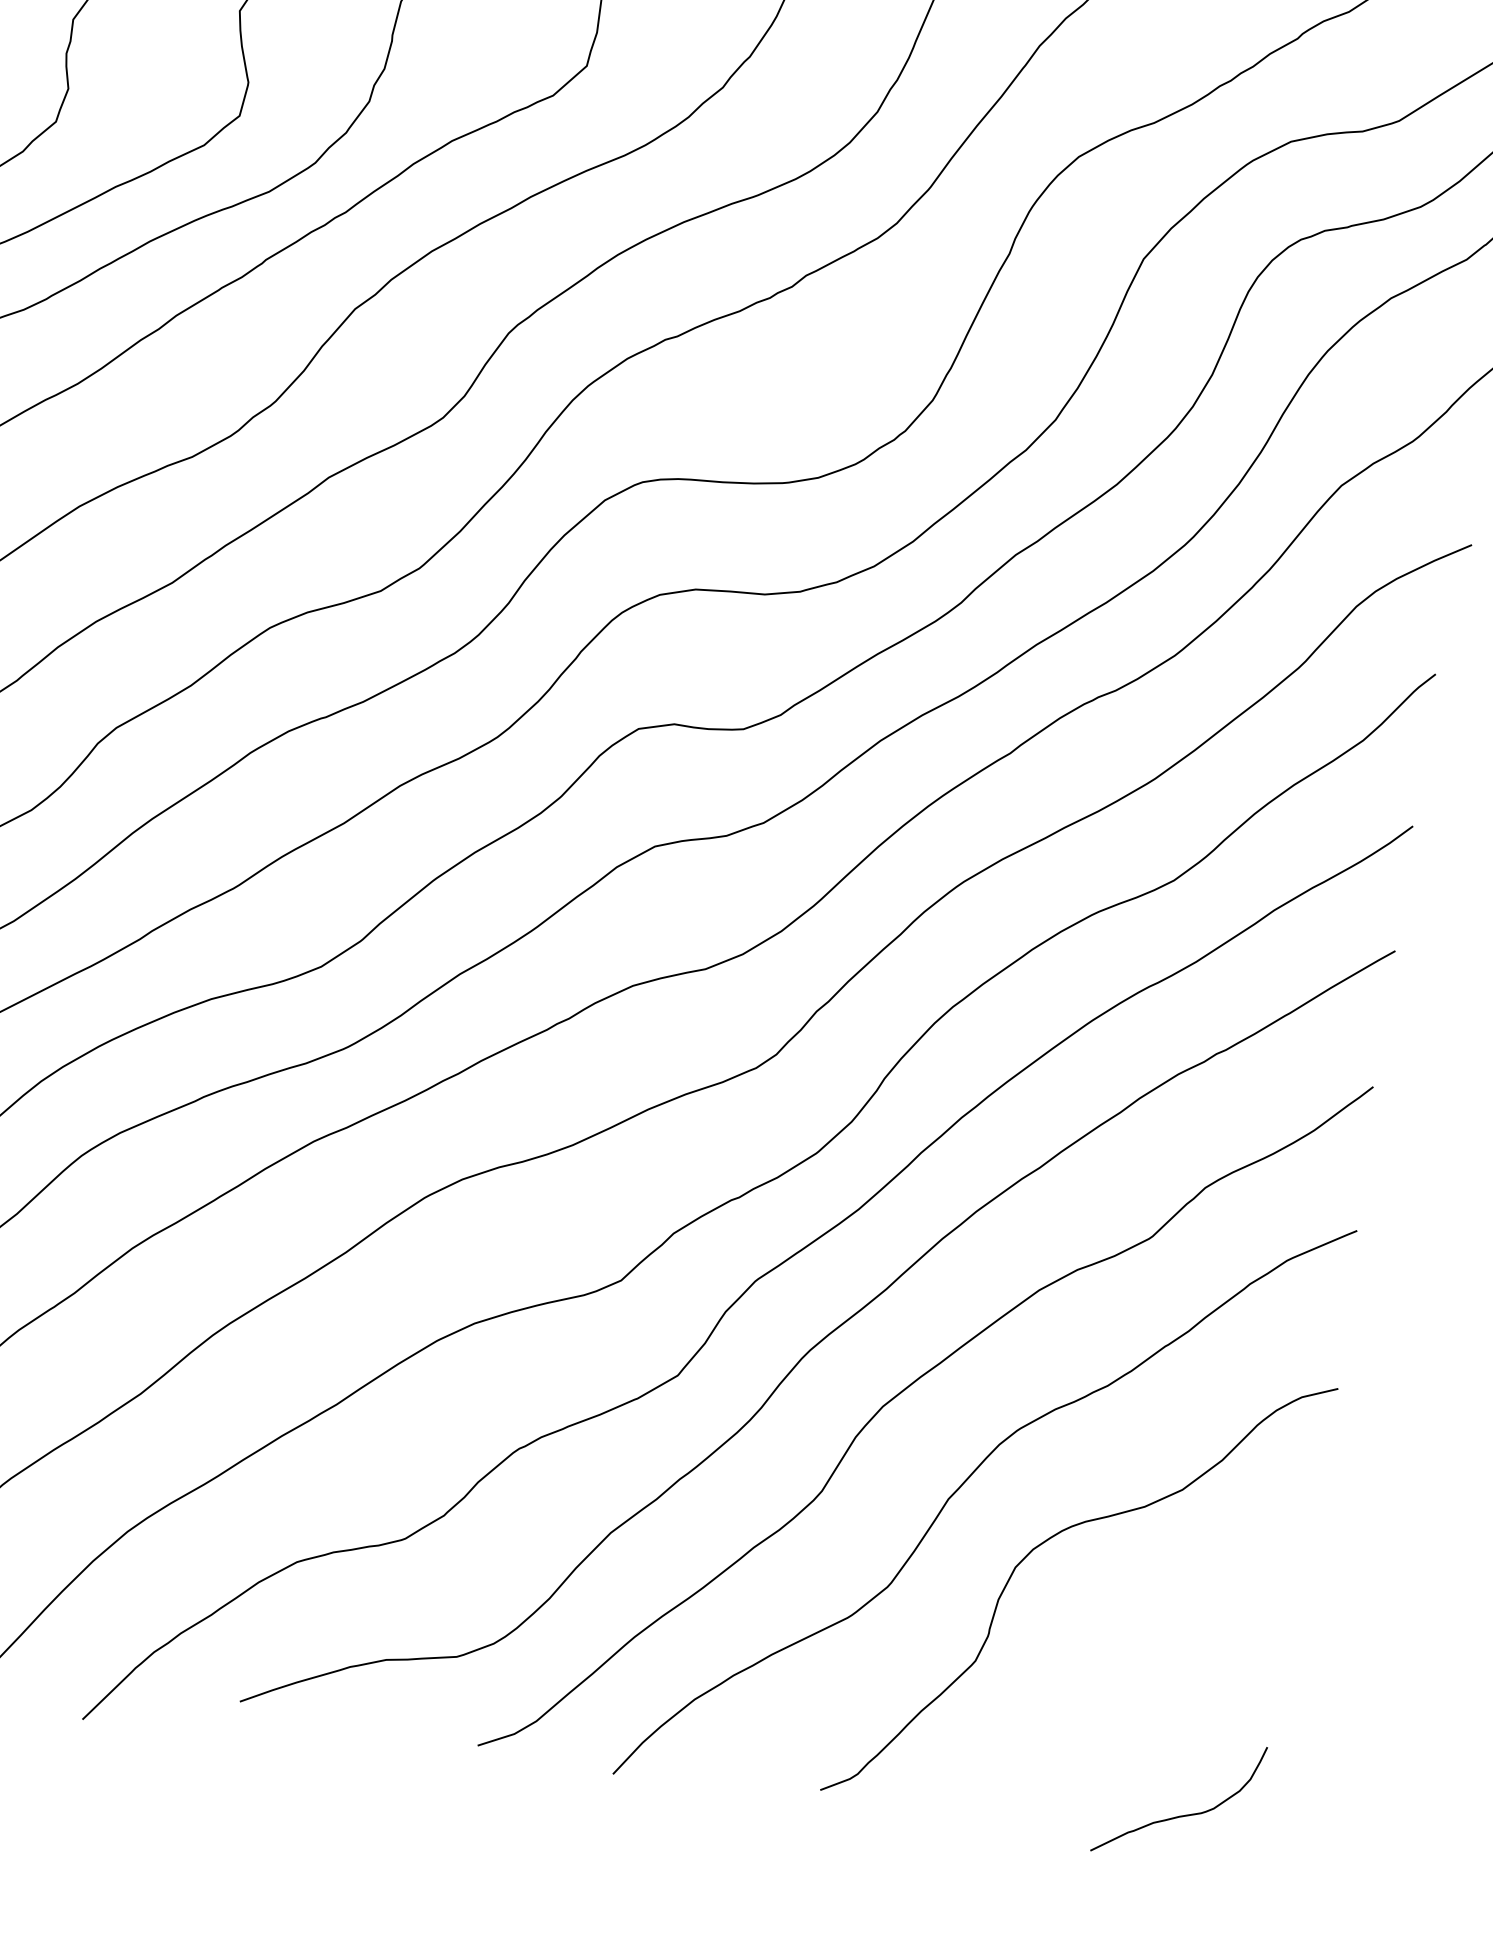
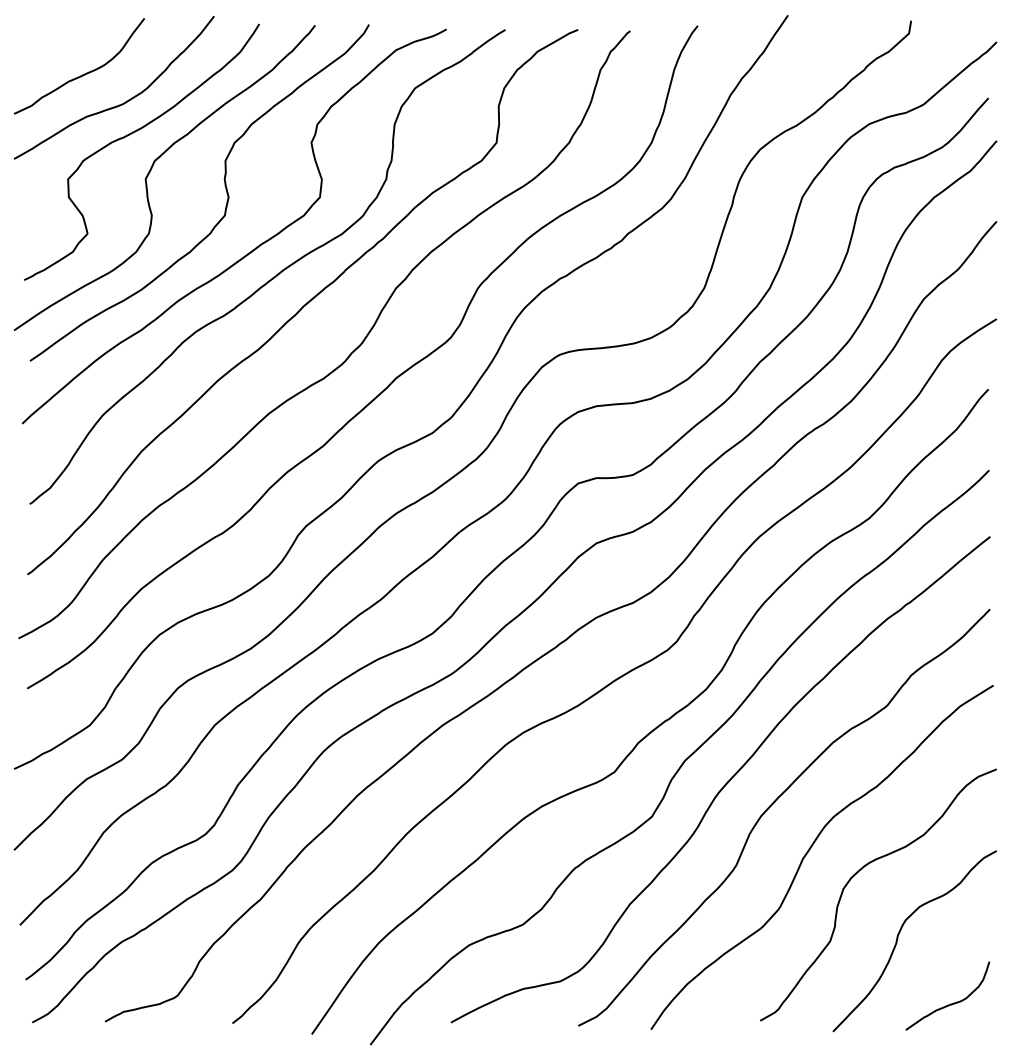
curve: (1103, 1676) -> (898, 938), added

